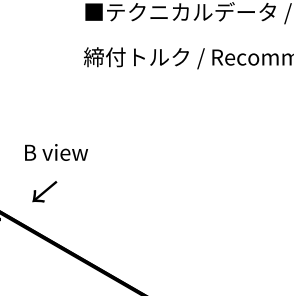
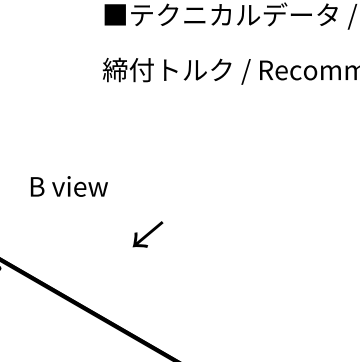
text: (44, 191) -> (147, 234), moved

